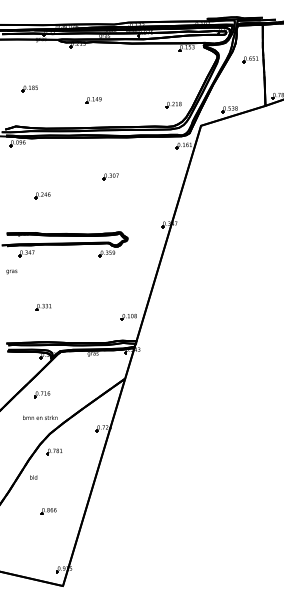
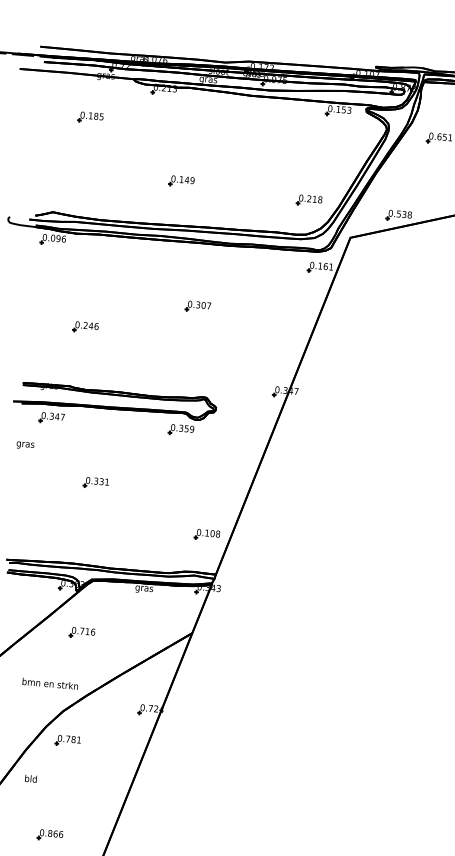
part: (29, 88) -> (89, 116), moved
part: (43, 307) -> (96, 483), moved
part: (42, 394) -> (82, 632), moved

